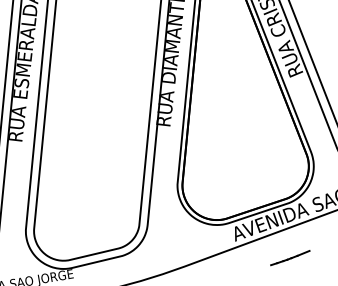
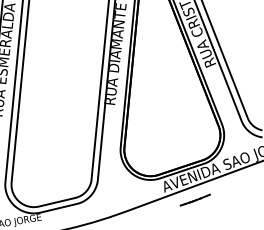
line: (289, 257) -> (194, 199), moved

